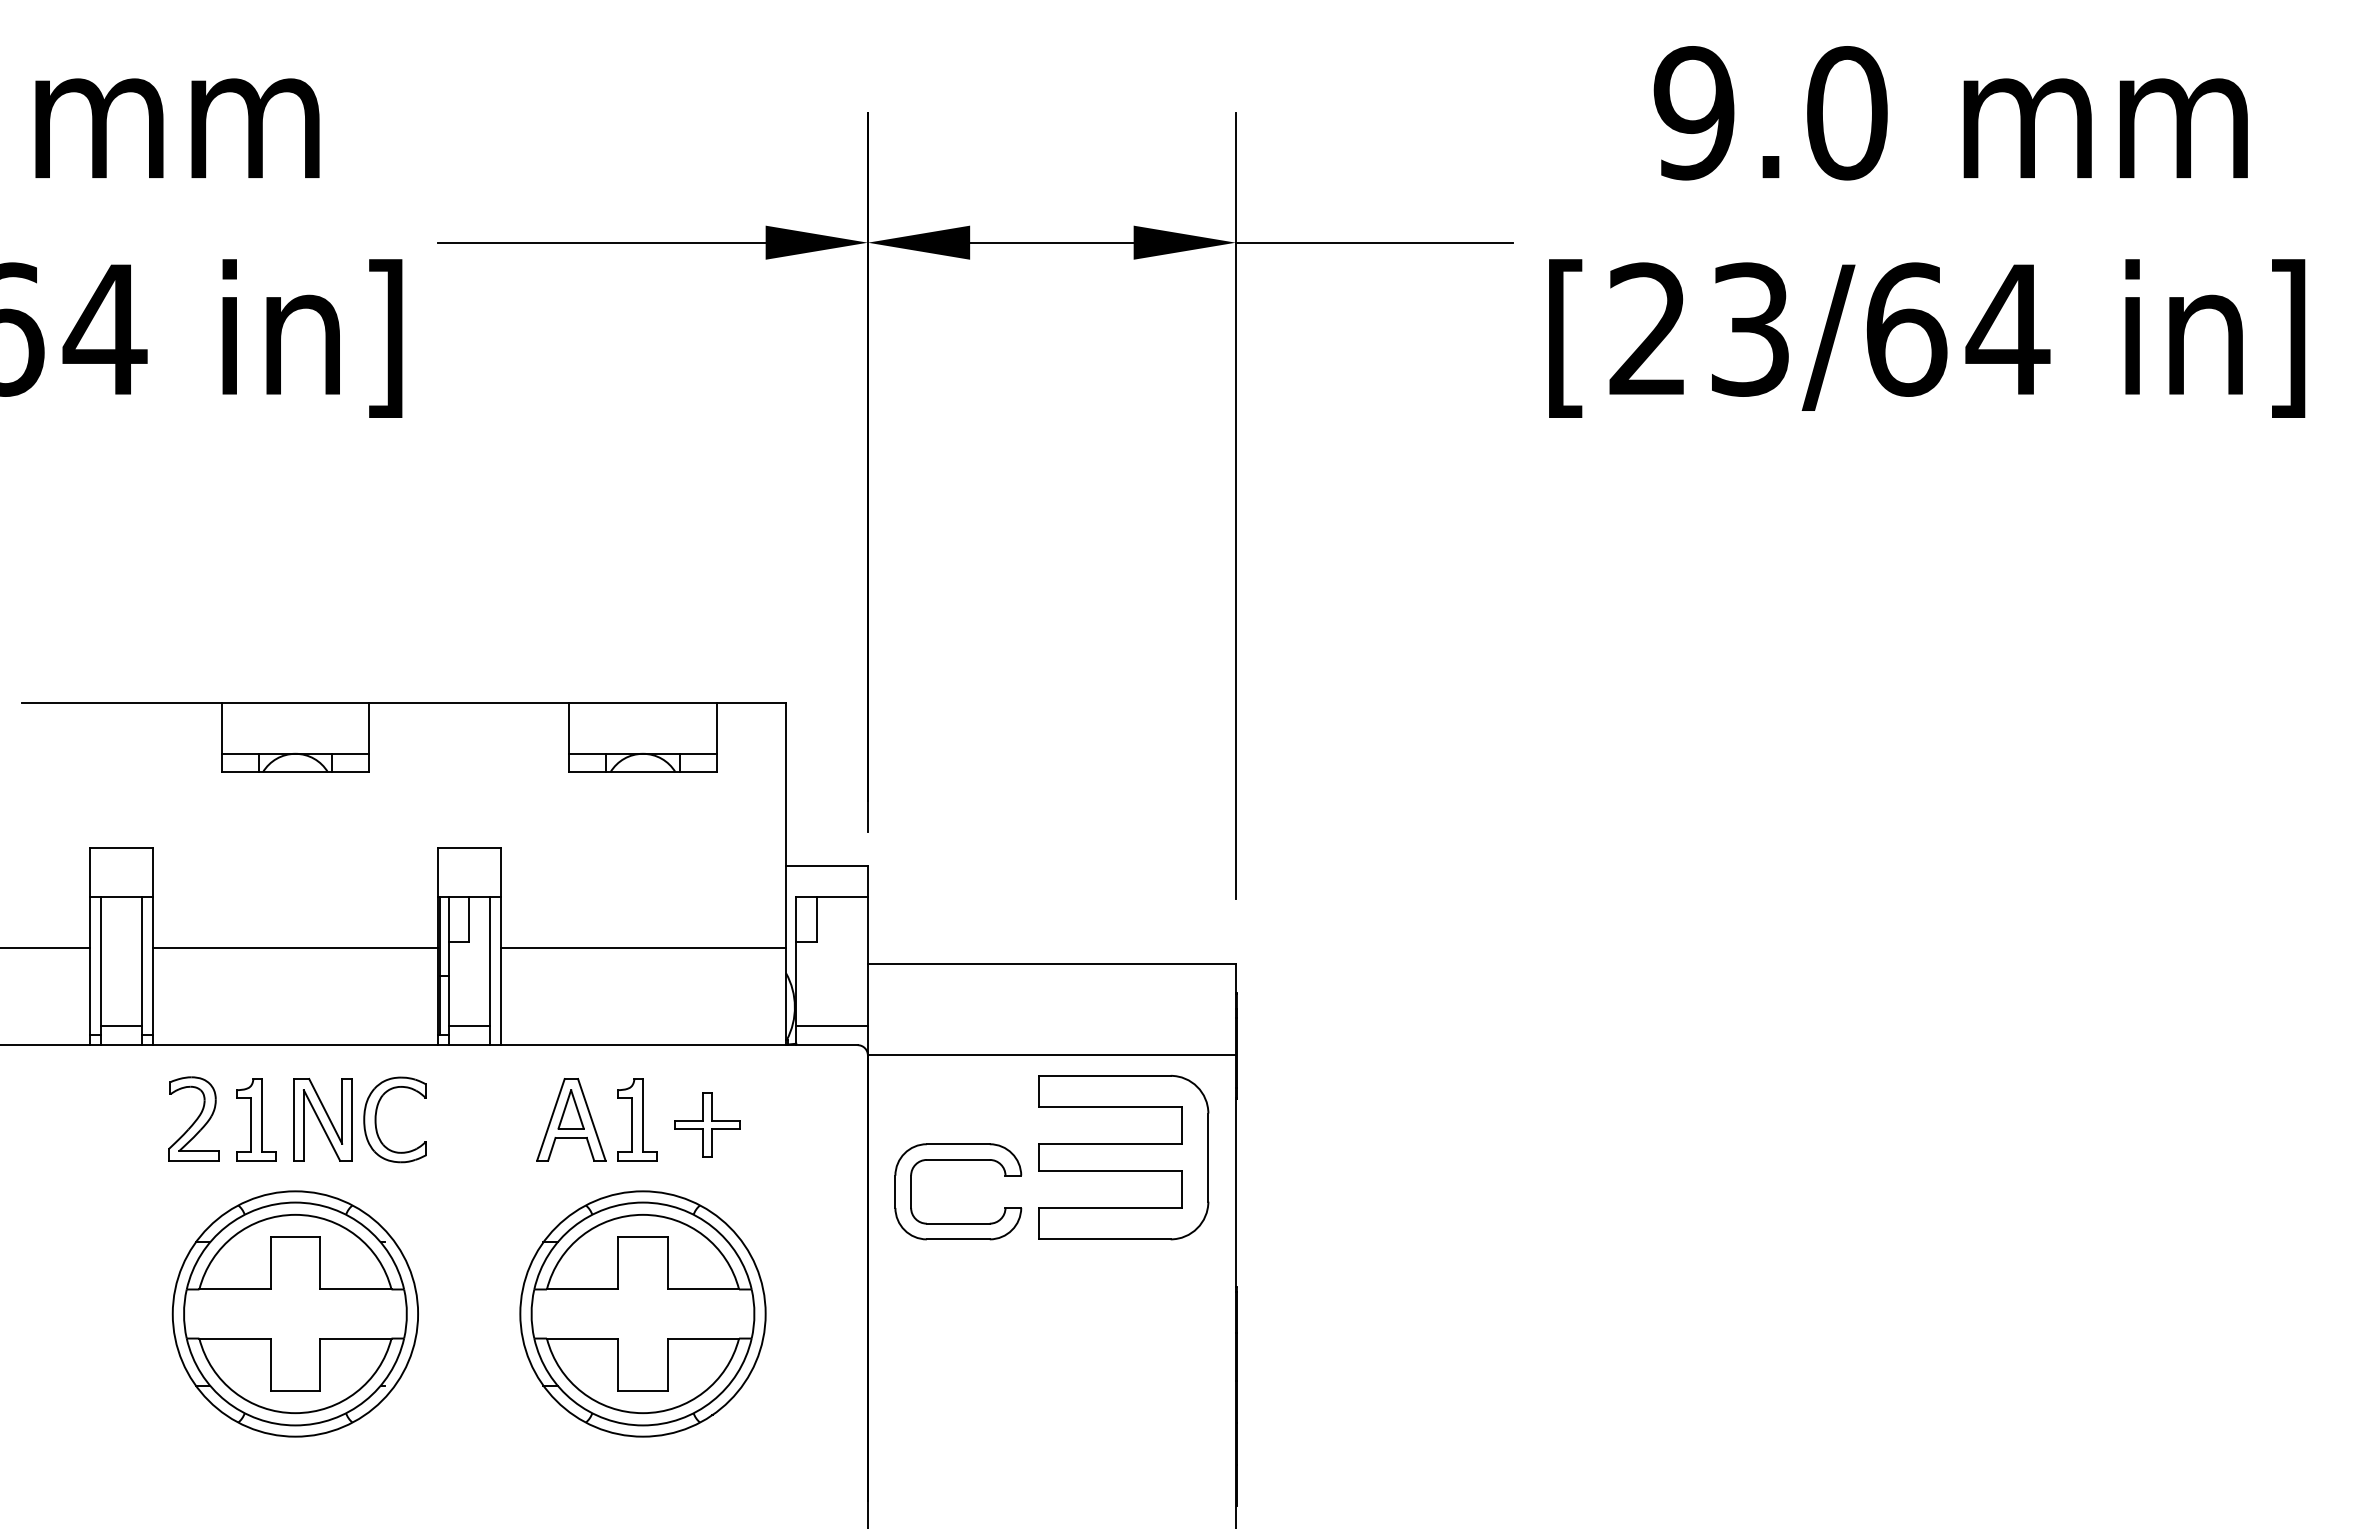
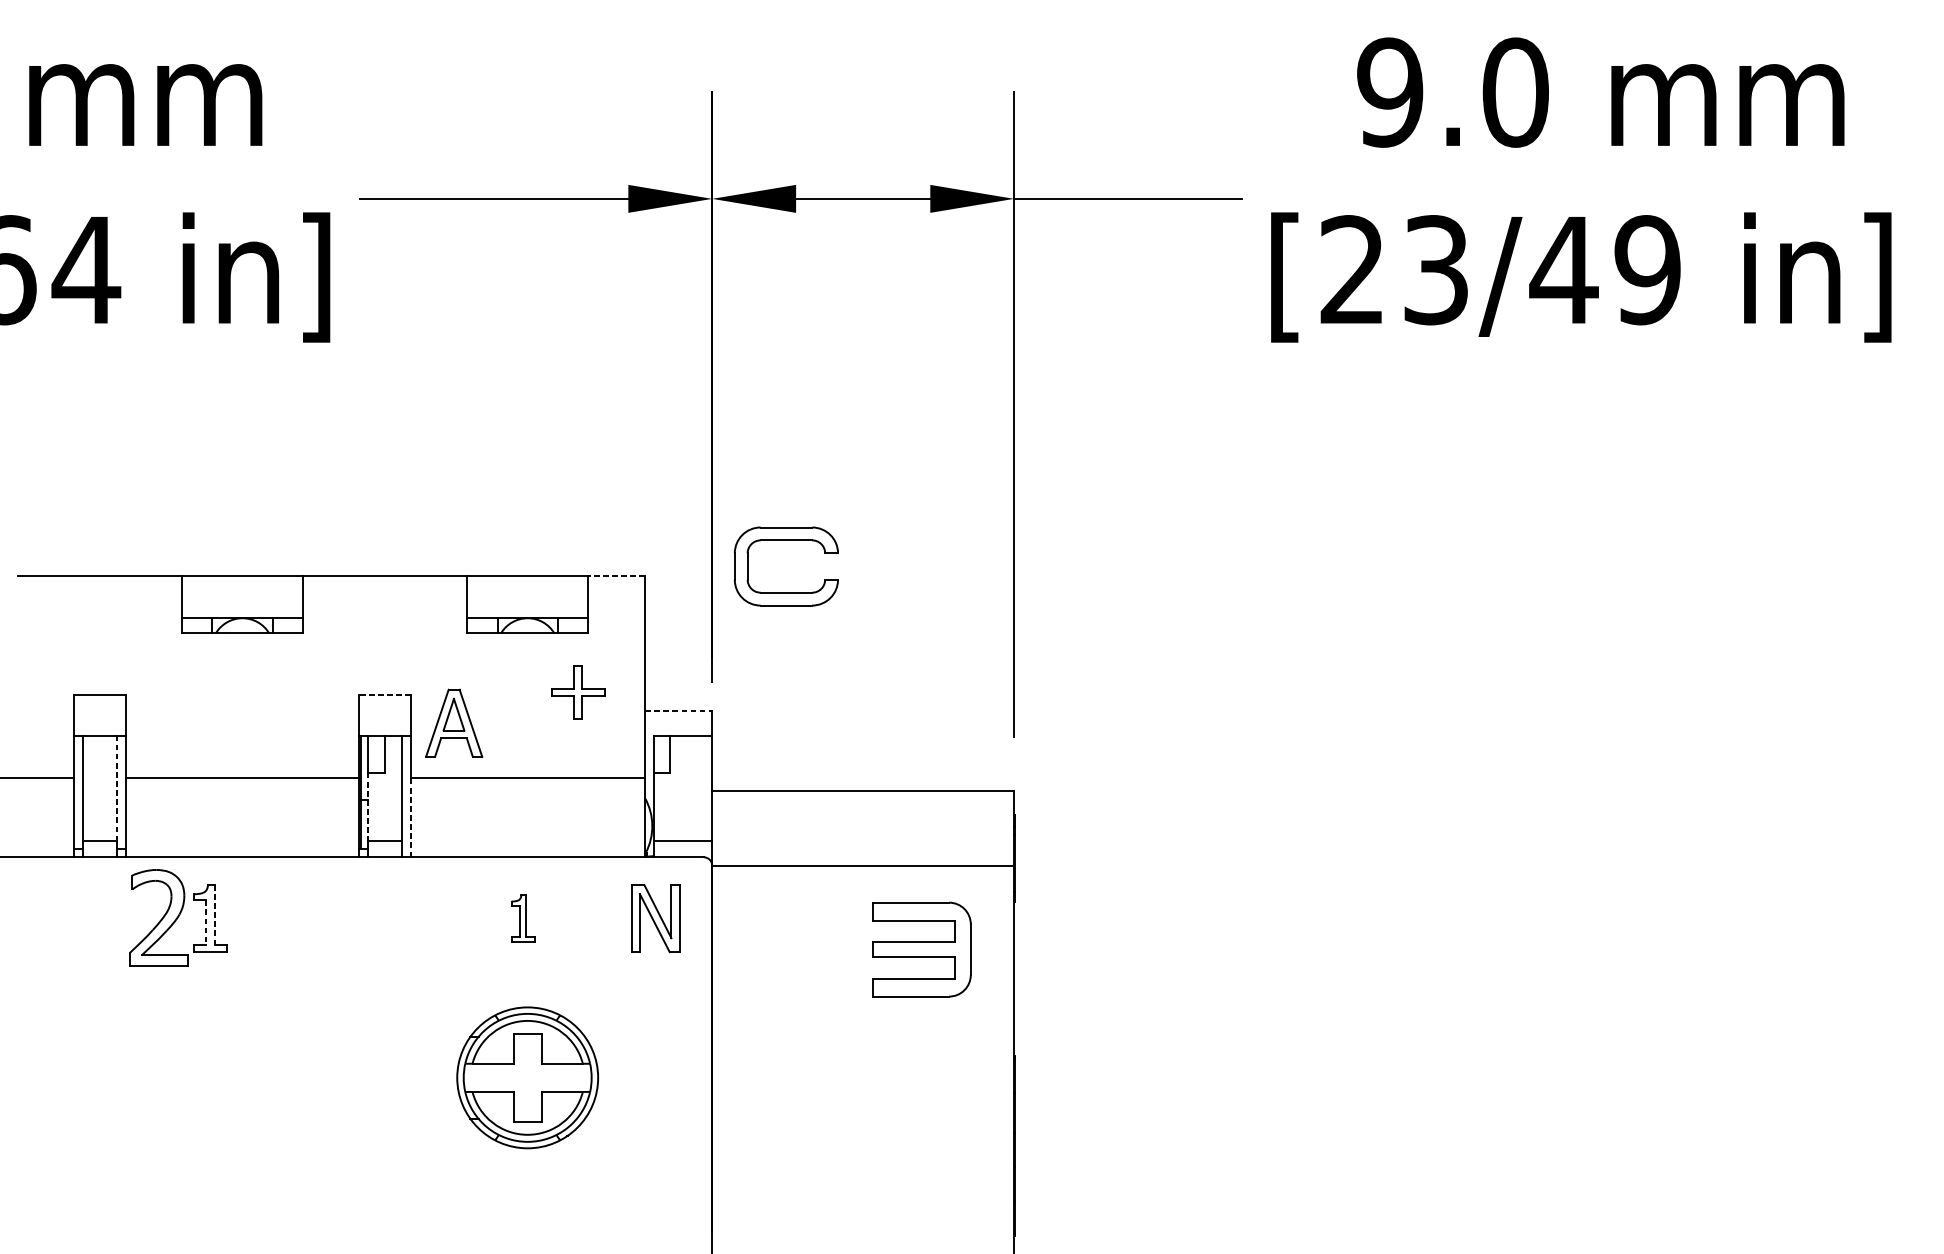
text: (1956, 329) -> (1605, 270), [23/64 -> [23/49
line: (751, 702) -> (616, 576), solid -> dashed
line: (469, 847) -> (385, 695), solid -> dashed
line: (827, 866) -> (679, 710), solid -> dashed
line: (142, 960) -> (117, 787), solid -> dashed
line: (448, 983) -> (368, 806), solid -> dashed
line: (500, 996) -> (410, 817), solid -> dashed
line: (261, 1115) -> (214, 914), solid -> dashed
part: (193, 1118) -> (158, 917), size x1.4
part: (322, 1119) -> (655, 918), moved
part: (376, 1119) -> (309, 918), removed
part: (571, 1119) -> (454, 722), moved
part: (637, 1119) -> (523, 918), size x0.7
part: (707, 1124) -> (578, 691), moved
line: (251, 1125) -> (206, 923), solid -> dashed
part: (1123, 1157) -> (921, 949), size x0.7
part: (958, 1160) -> (786, 540), moved
part: (294, 1313) -> (241, 1077), removed
part: (642, 1313) -> (527, 1077), size x0.7

